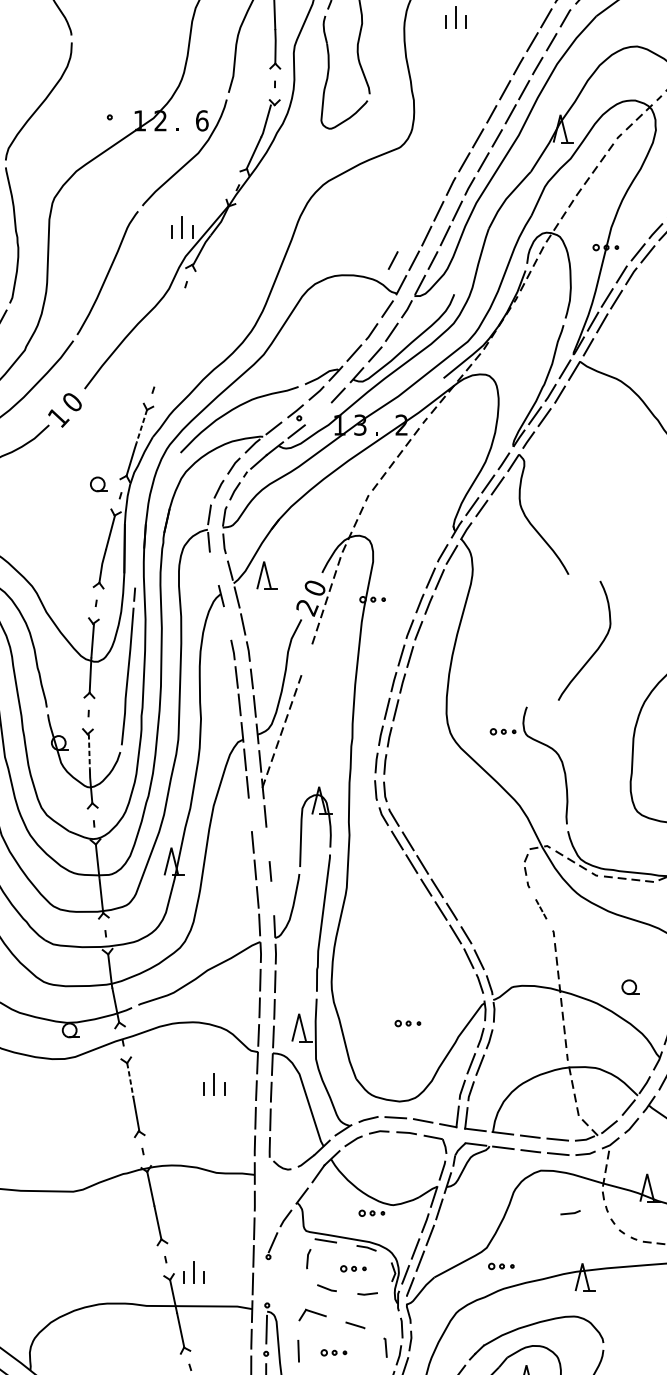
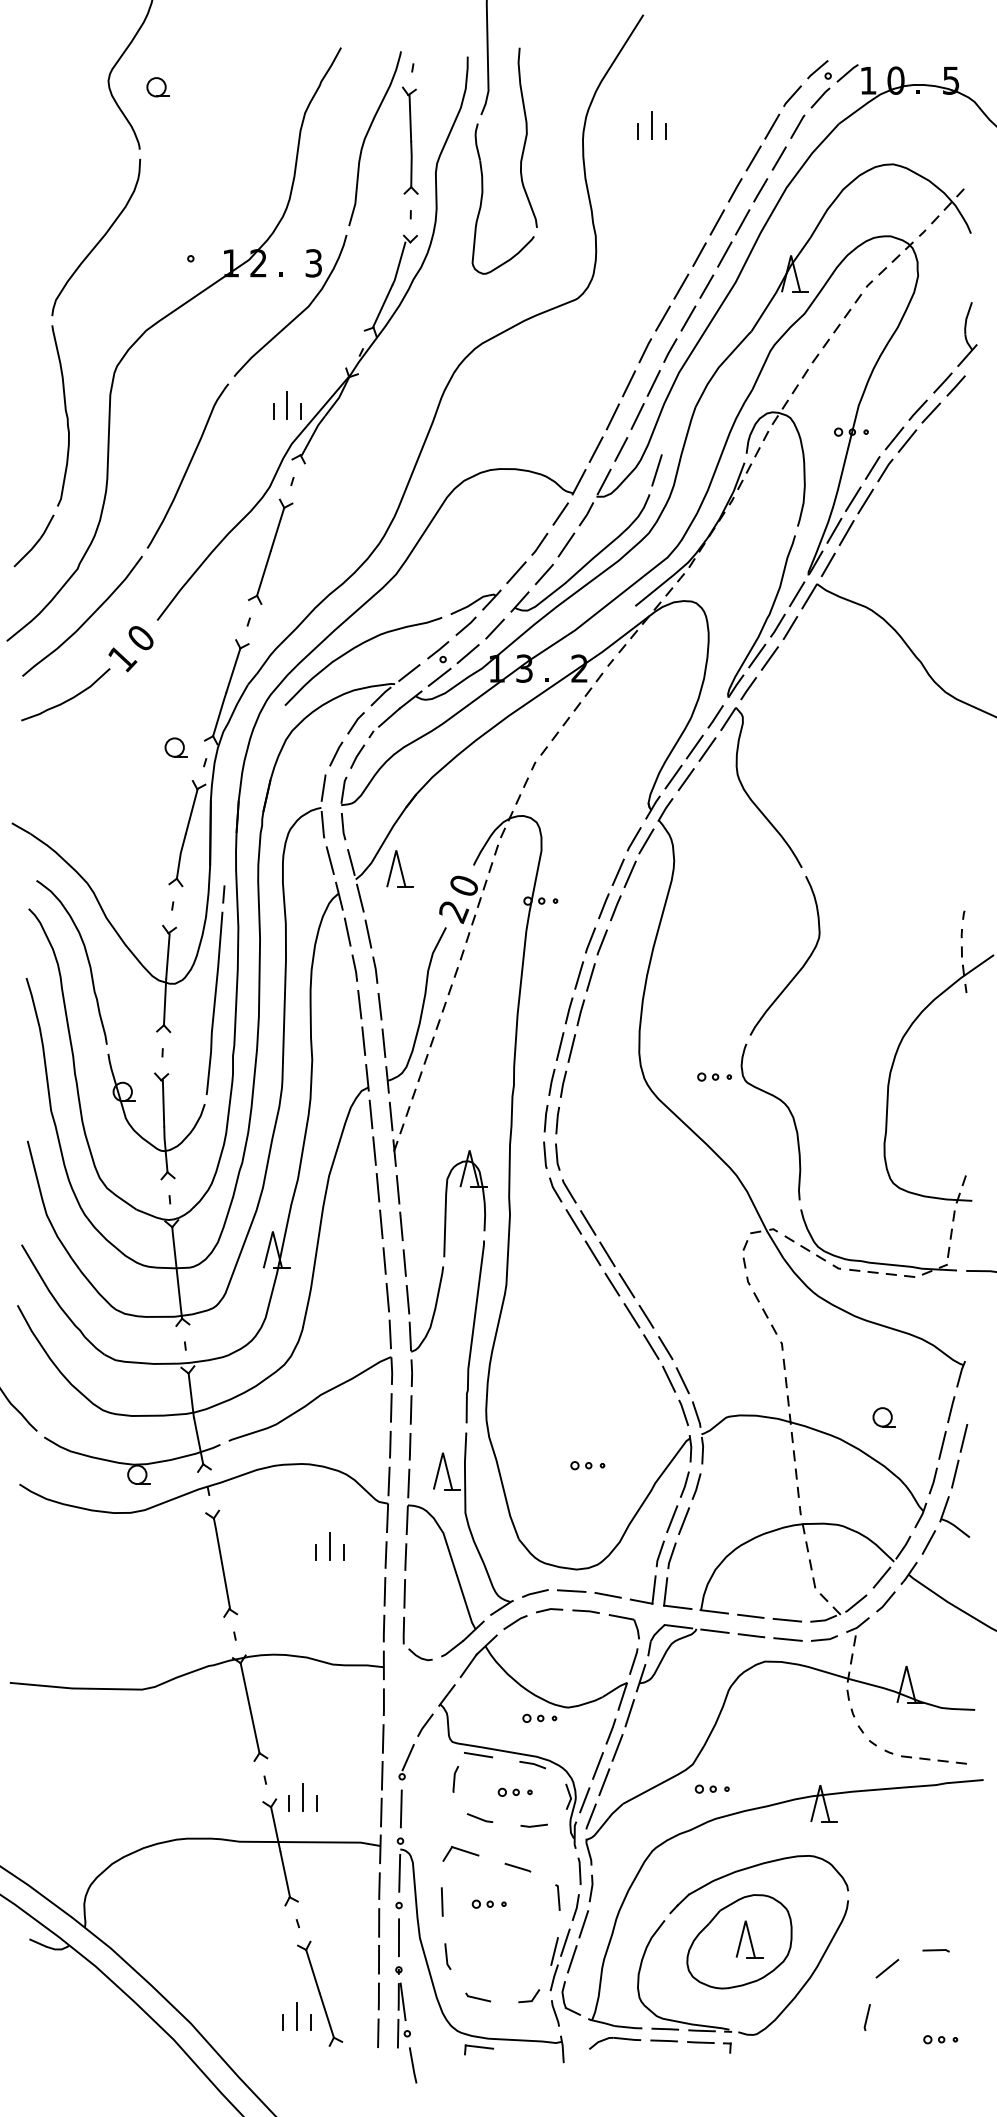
text: (201, 120) -> (313, 263), 6 -> 3
line: (393, 260) -> (568, 449), removed
line: (459, 276) -> (656, 470), added
part: (169, 337) -> (270, 551), added
line: (317, 414) -> (467, 654), added
line: (141, 426) -> (233, 670), dashed -> solid
line: (213, 569) -> (329, 860), added
line: (227, 622) -> (347, 931), added
curve: (595, 651) -> (799, 969), moved
part: (306, 660) -> (452, 981), added
line: (89, 751) -> (163, 1103), dashed -> solid
line: (250, 814) -> (377, 1187), added
line: (268, 843) -> (401, 1226), added
line: (272, 898) -> (407, 1299), added
part: (541, 909) -> (765, 1313), size x1.67
line: (129, 1079) -> (217, 1540), dashed -> solid
line: (570, 1212) -> (804, 1717), removed
line: (267, 1280) -> (400, 1808), added

